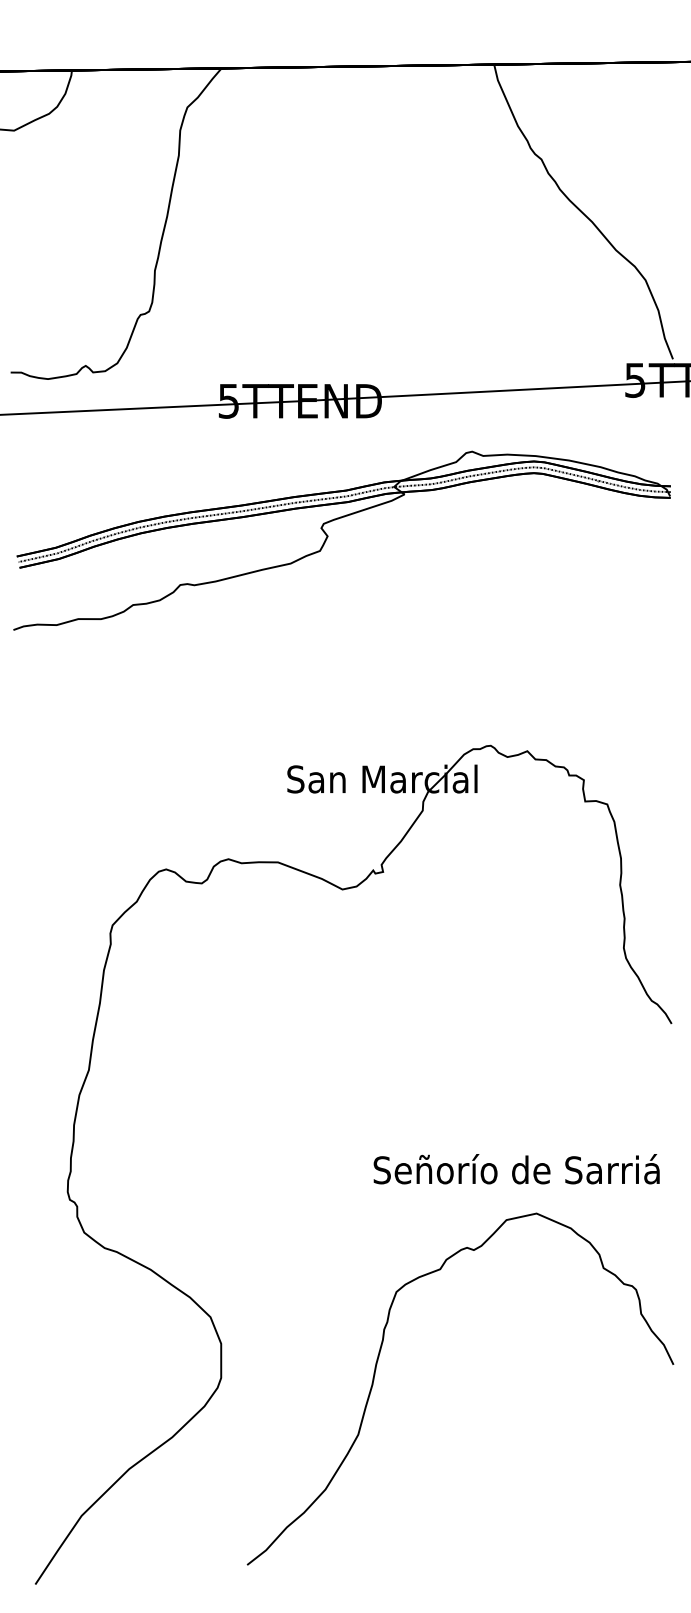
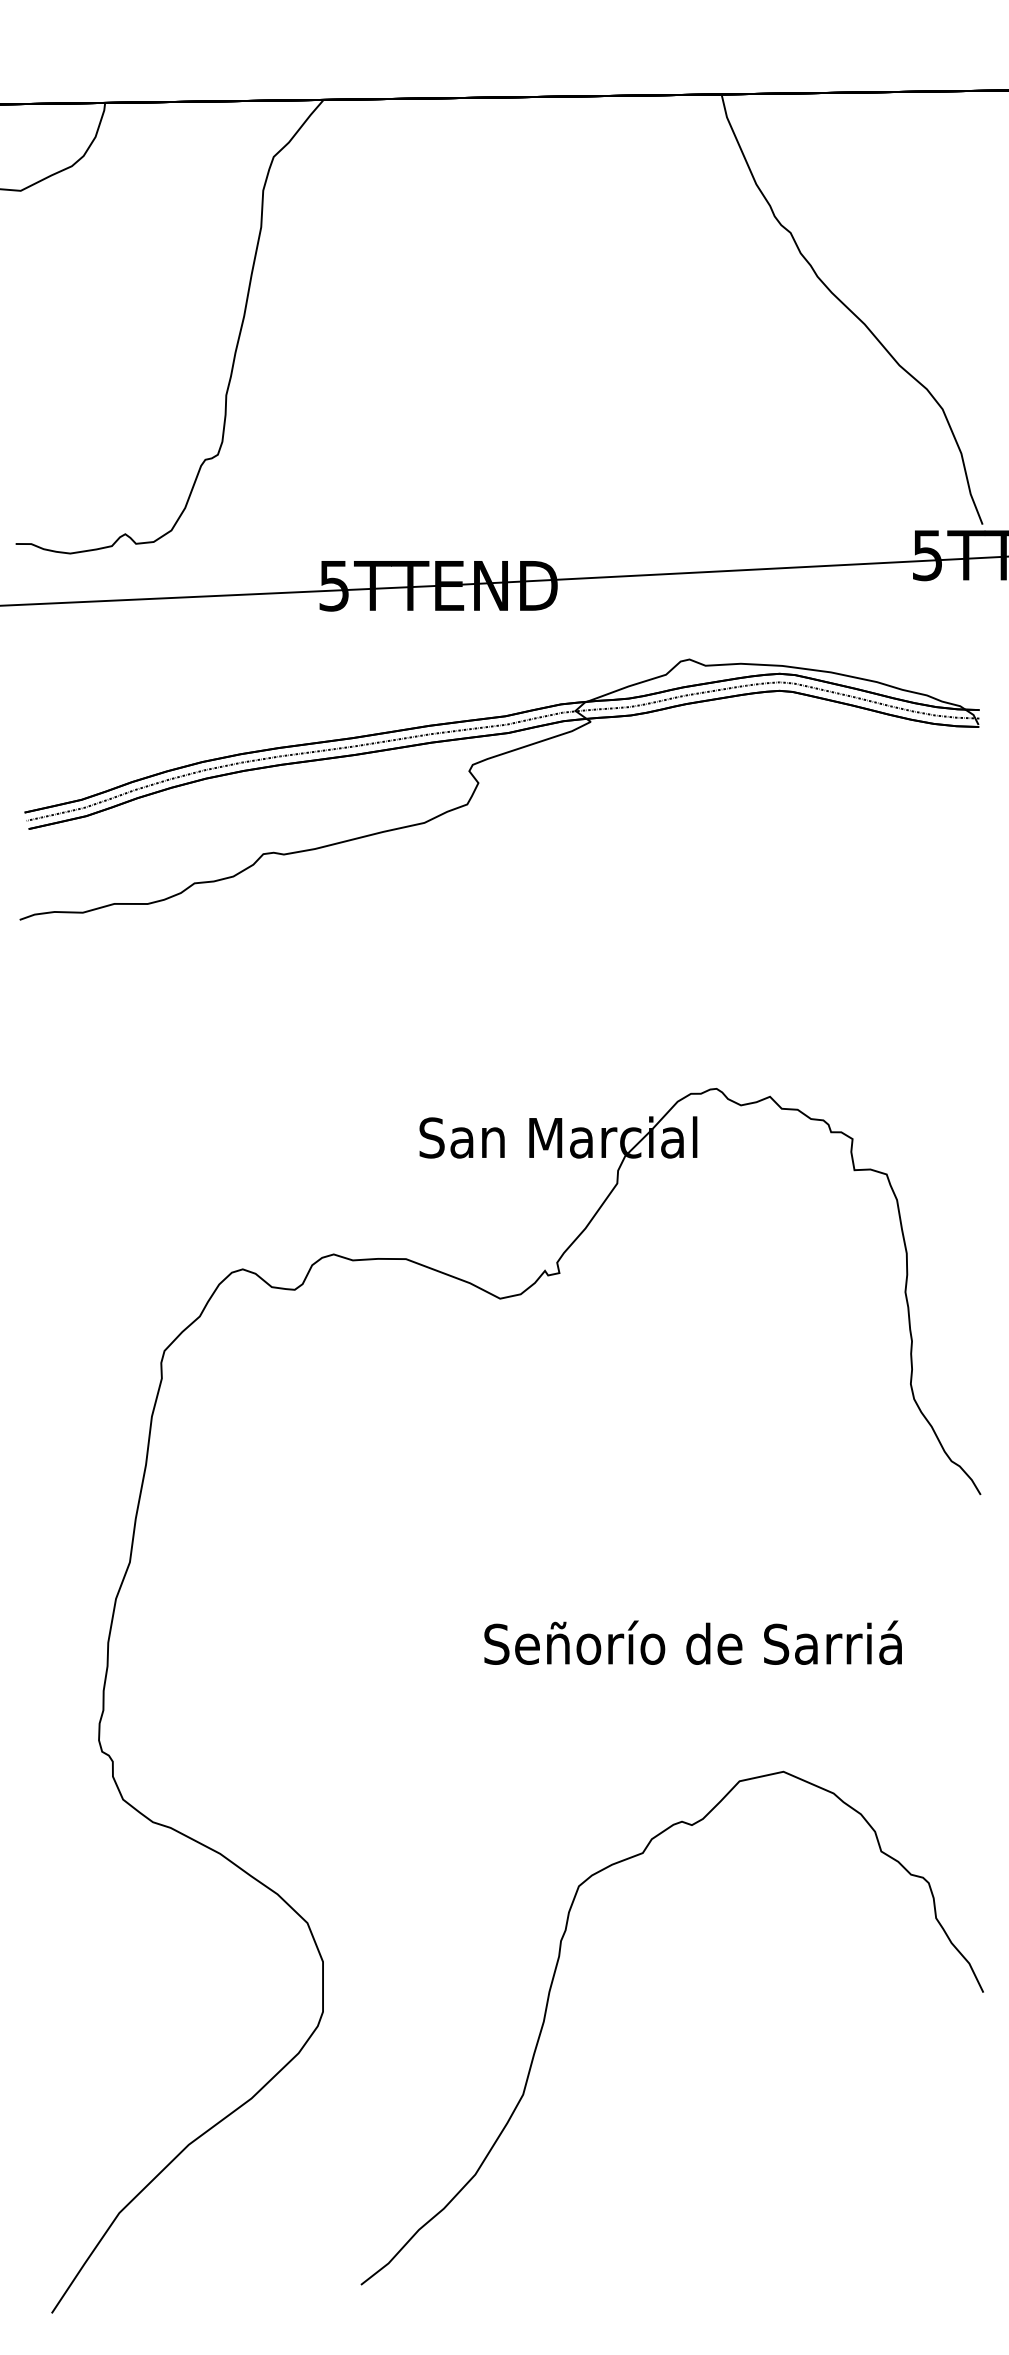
text: (516, 1169) -> (692, 1643), moved

